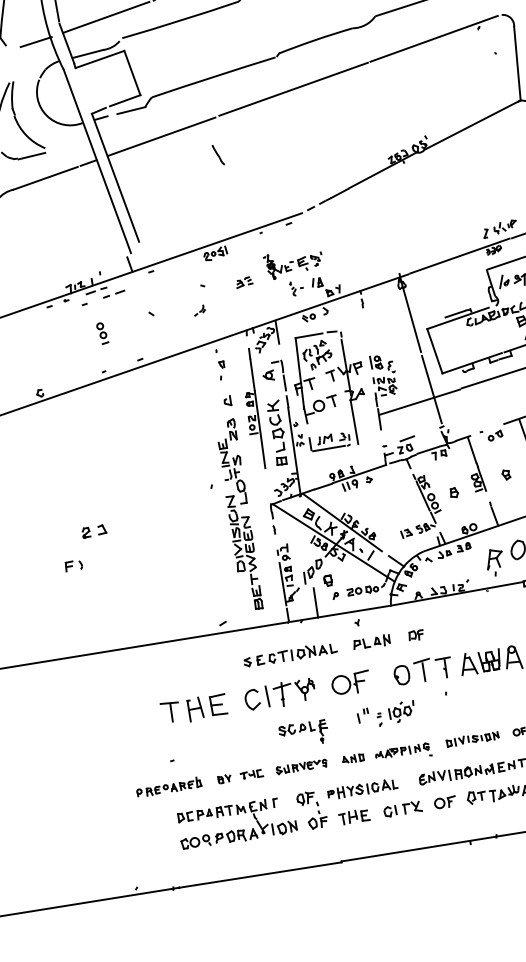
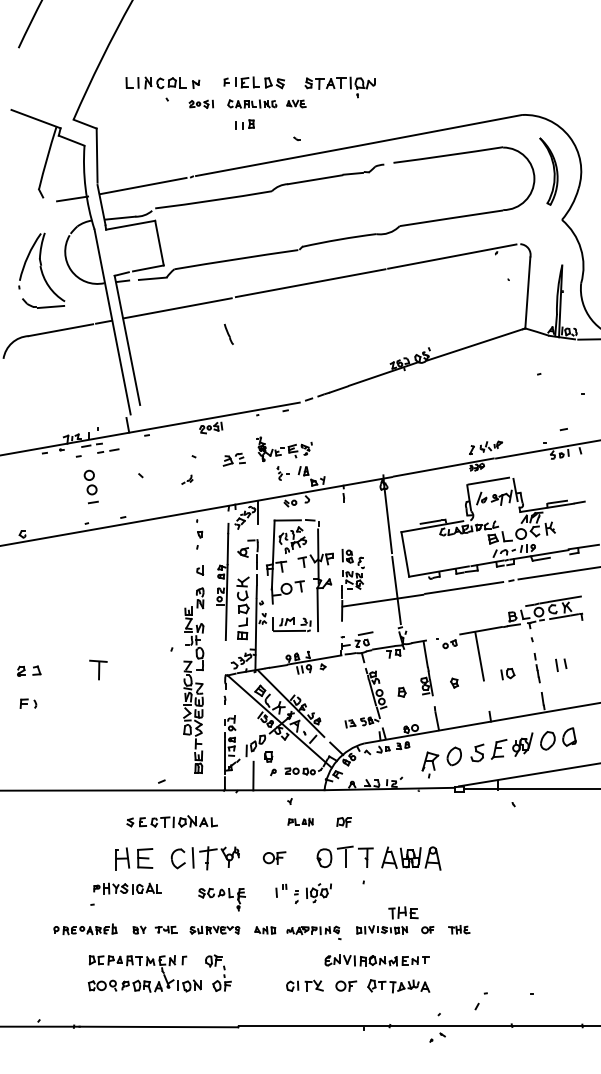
part: (243, 282) -> (233, 459), size x1.4
part: (102, 333) -> (91, 486), size x1.6
part: (94, 530) -> (29, 670), moved
part: (371, 641) -> (300, 821), size x0.7
part: (289, 654) -> (171, 821), moved
part: (350, 682) -> (274, 857), size x0.6
part: (170, 711) -> (98, 669), moved
part: (362, 788) -> (127, 888), moved
part: (354, 816) -> (403, 912), moved

